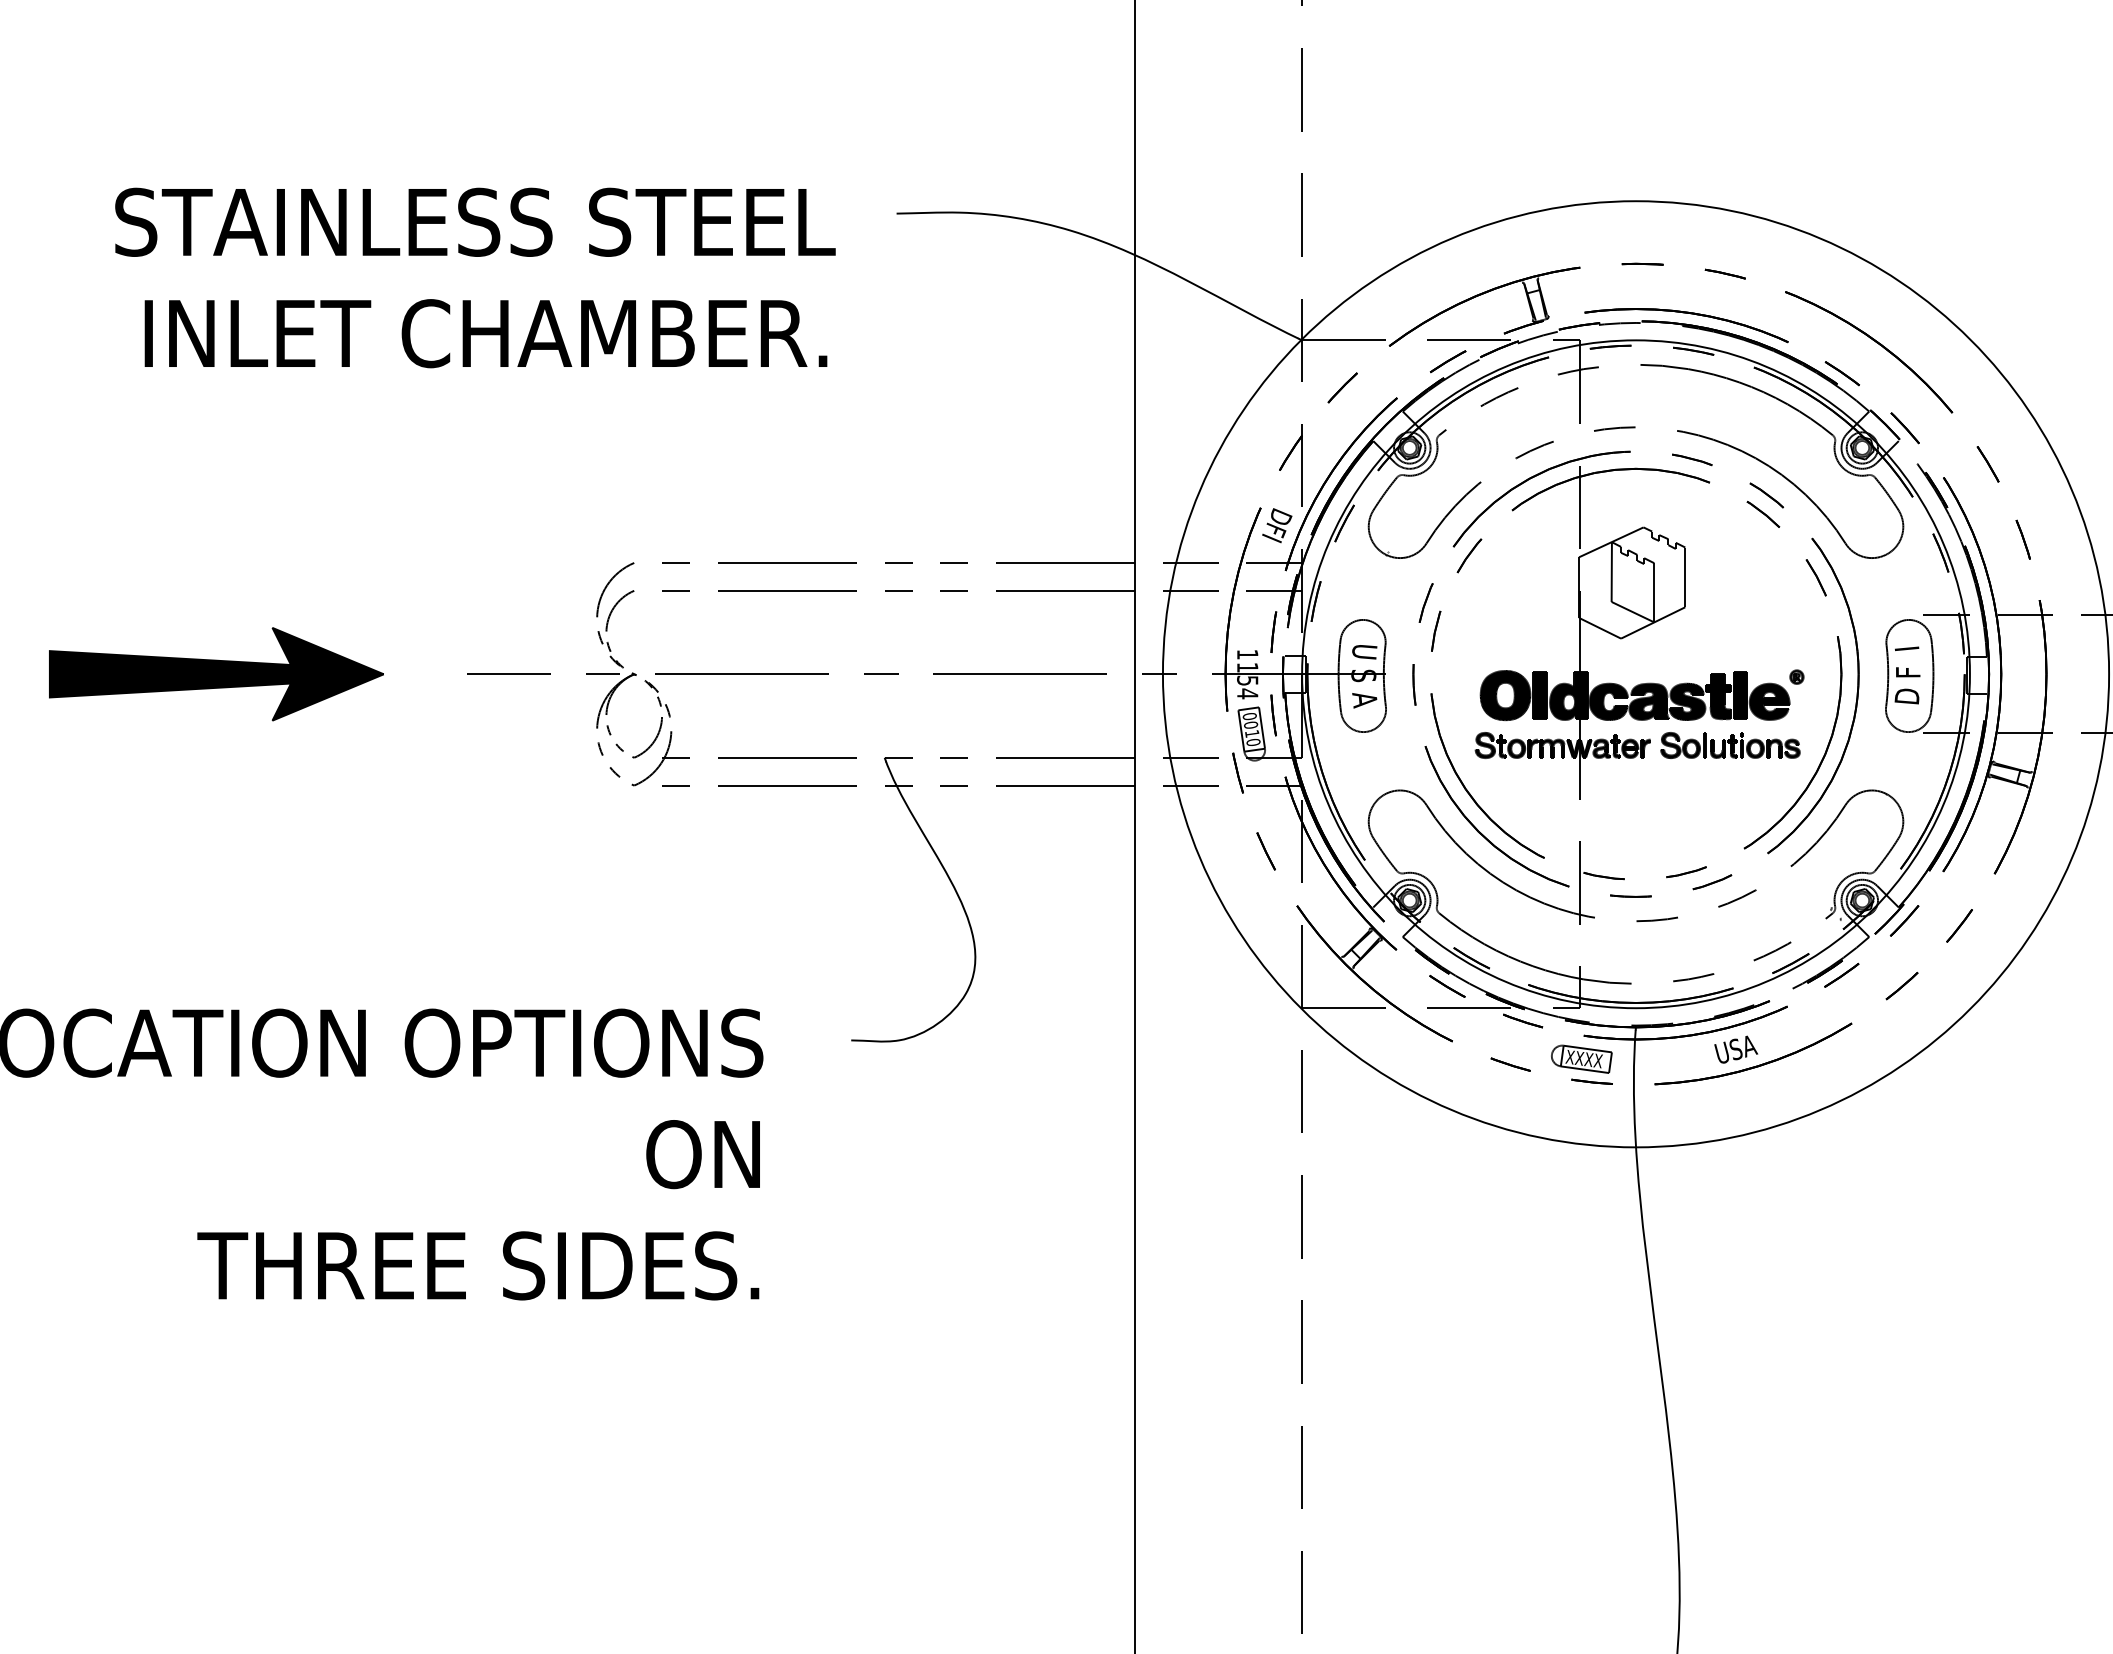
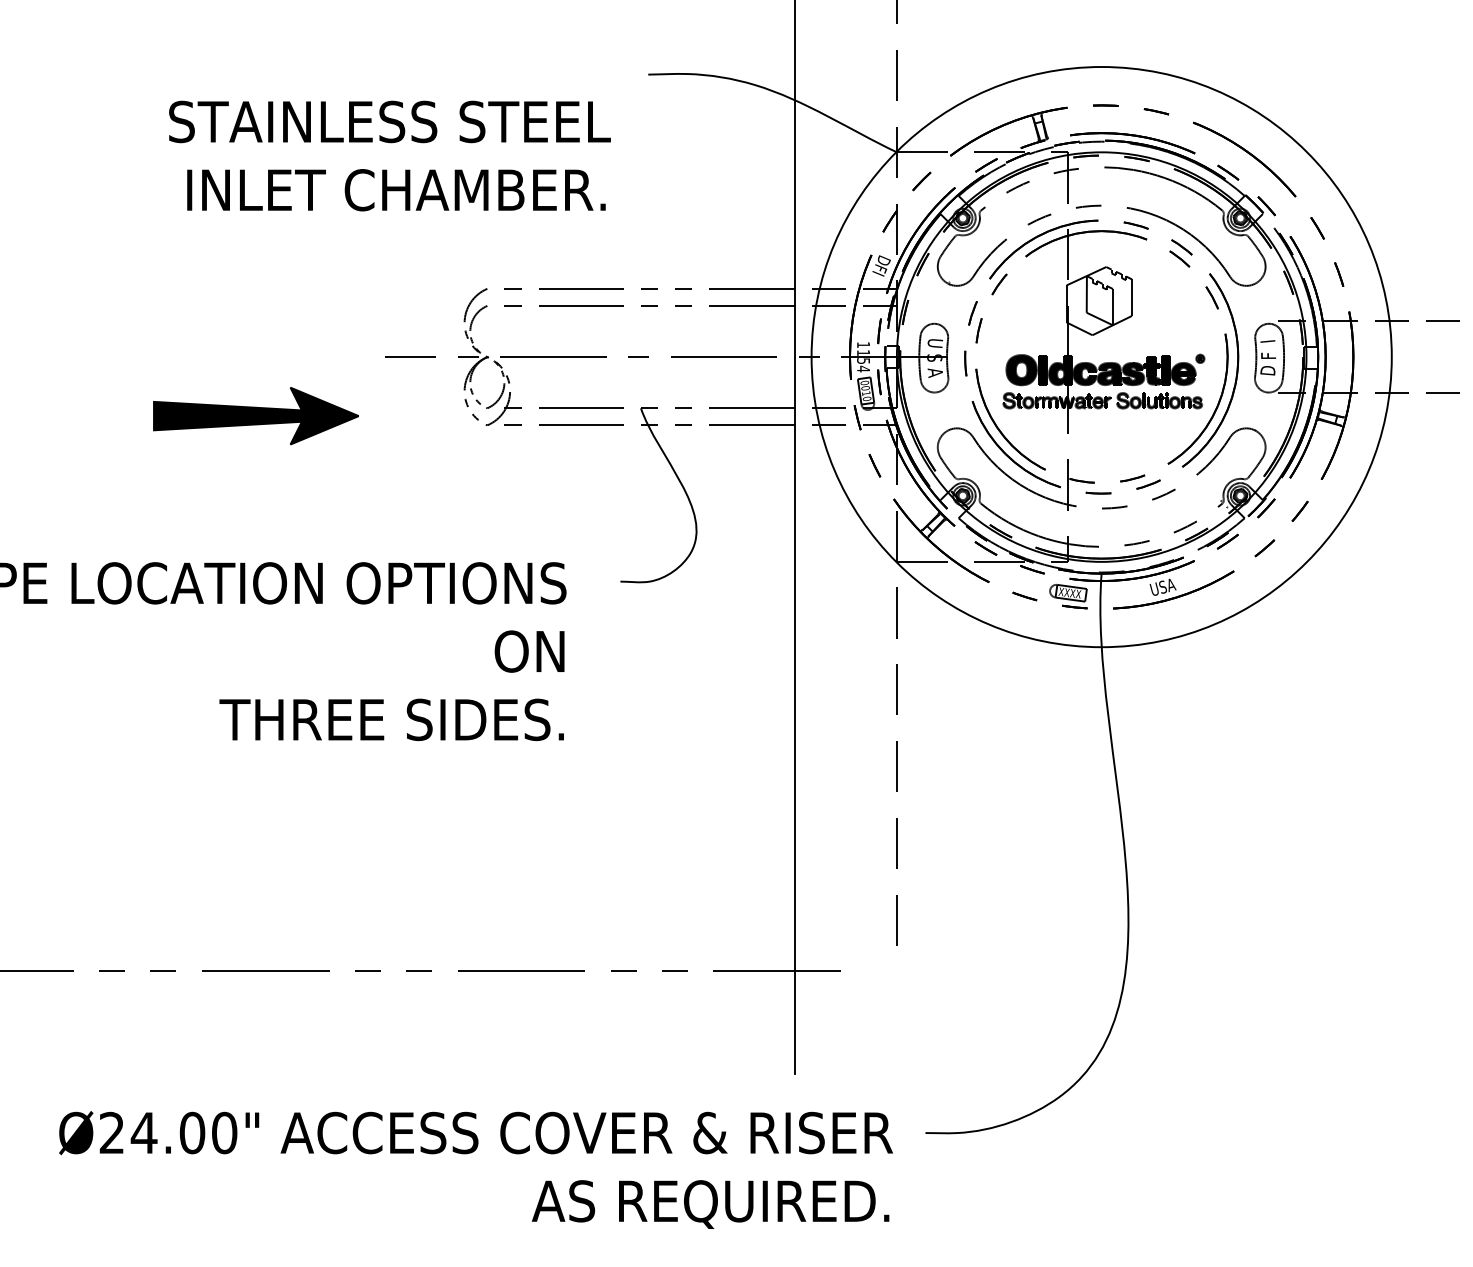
text: (474, 277) -> (389, 155), moved
part: (215, 674) -> (255, 416), moved

